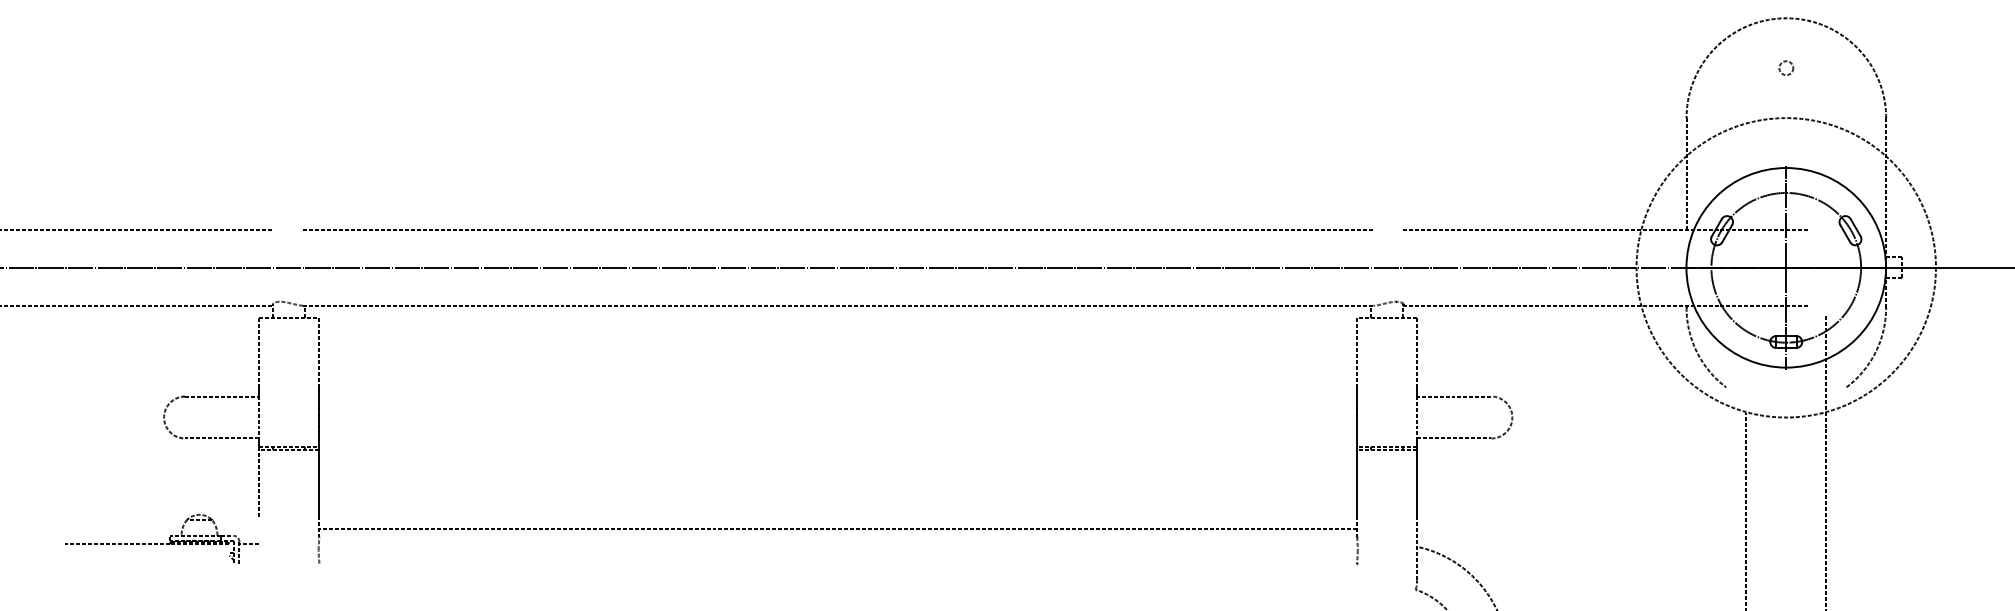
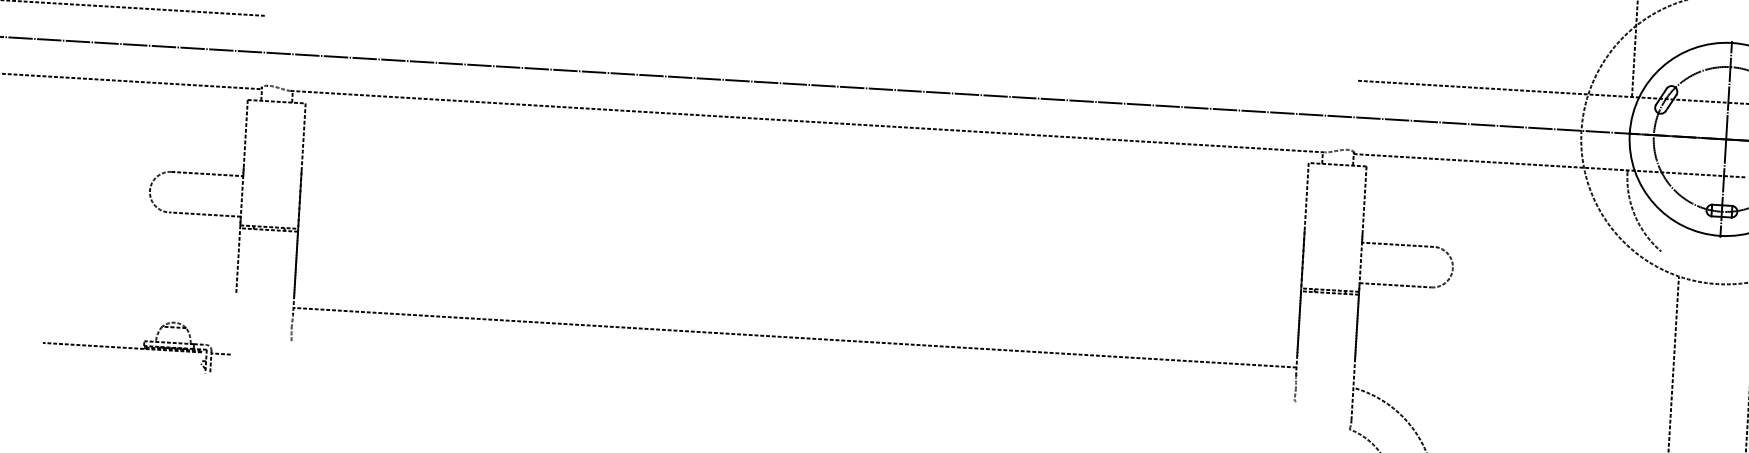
line: (838, 229) -> (812, 47), removed
part: (161, 538) -> (136, 343), moved

